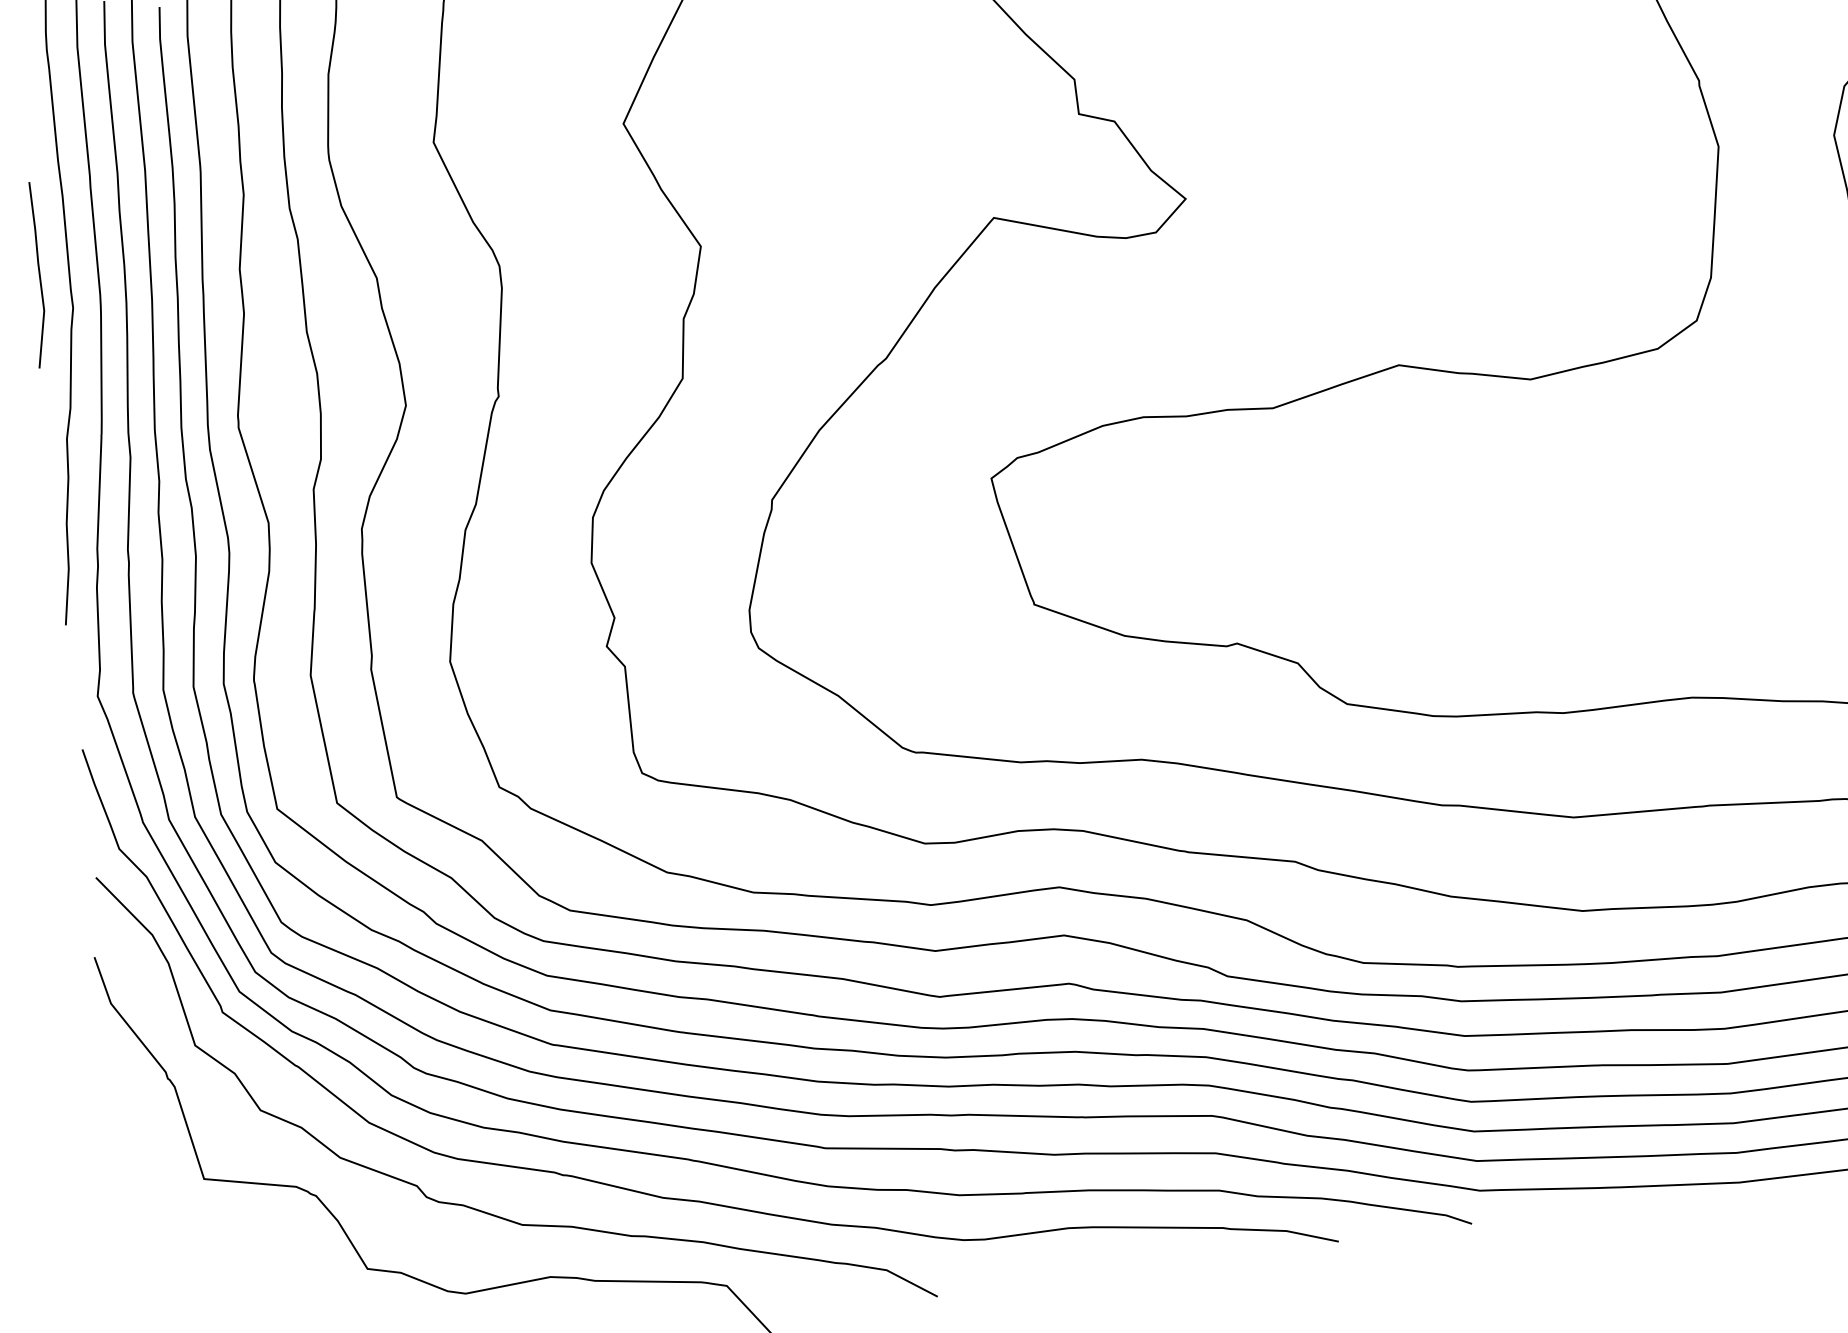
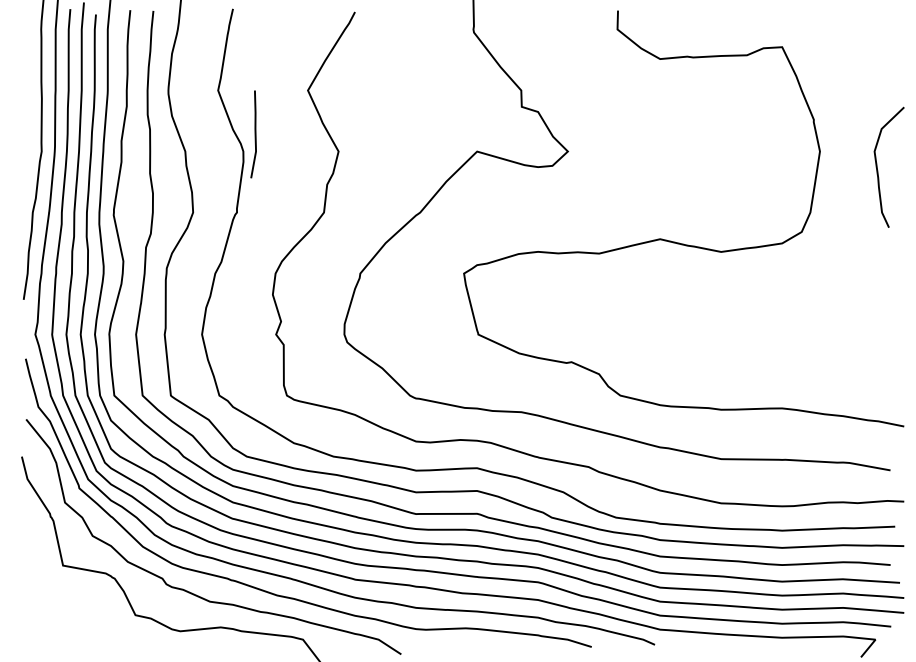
line: (37, 275) -> (254, 134), moved

